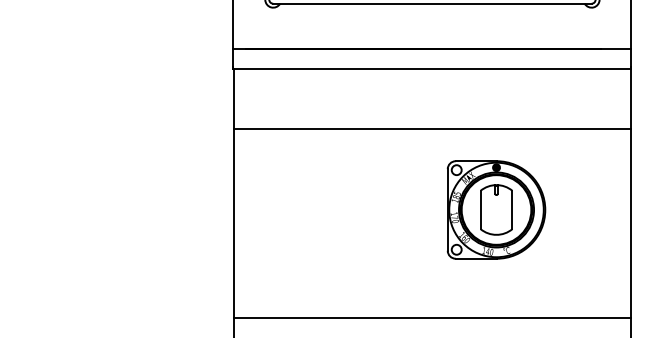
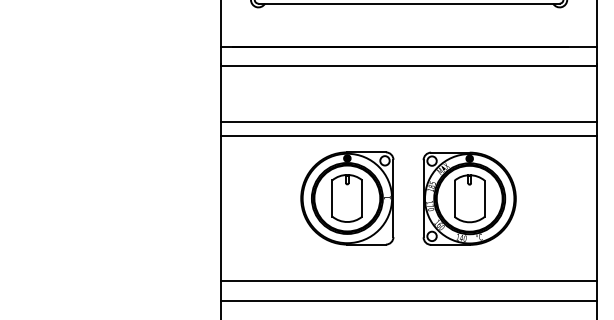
line: (431, 144) -> (408, 136), added
part: (367, 209) -> (347, 198), added
line: (431, 296) -> (408, 280), added

